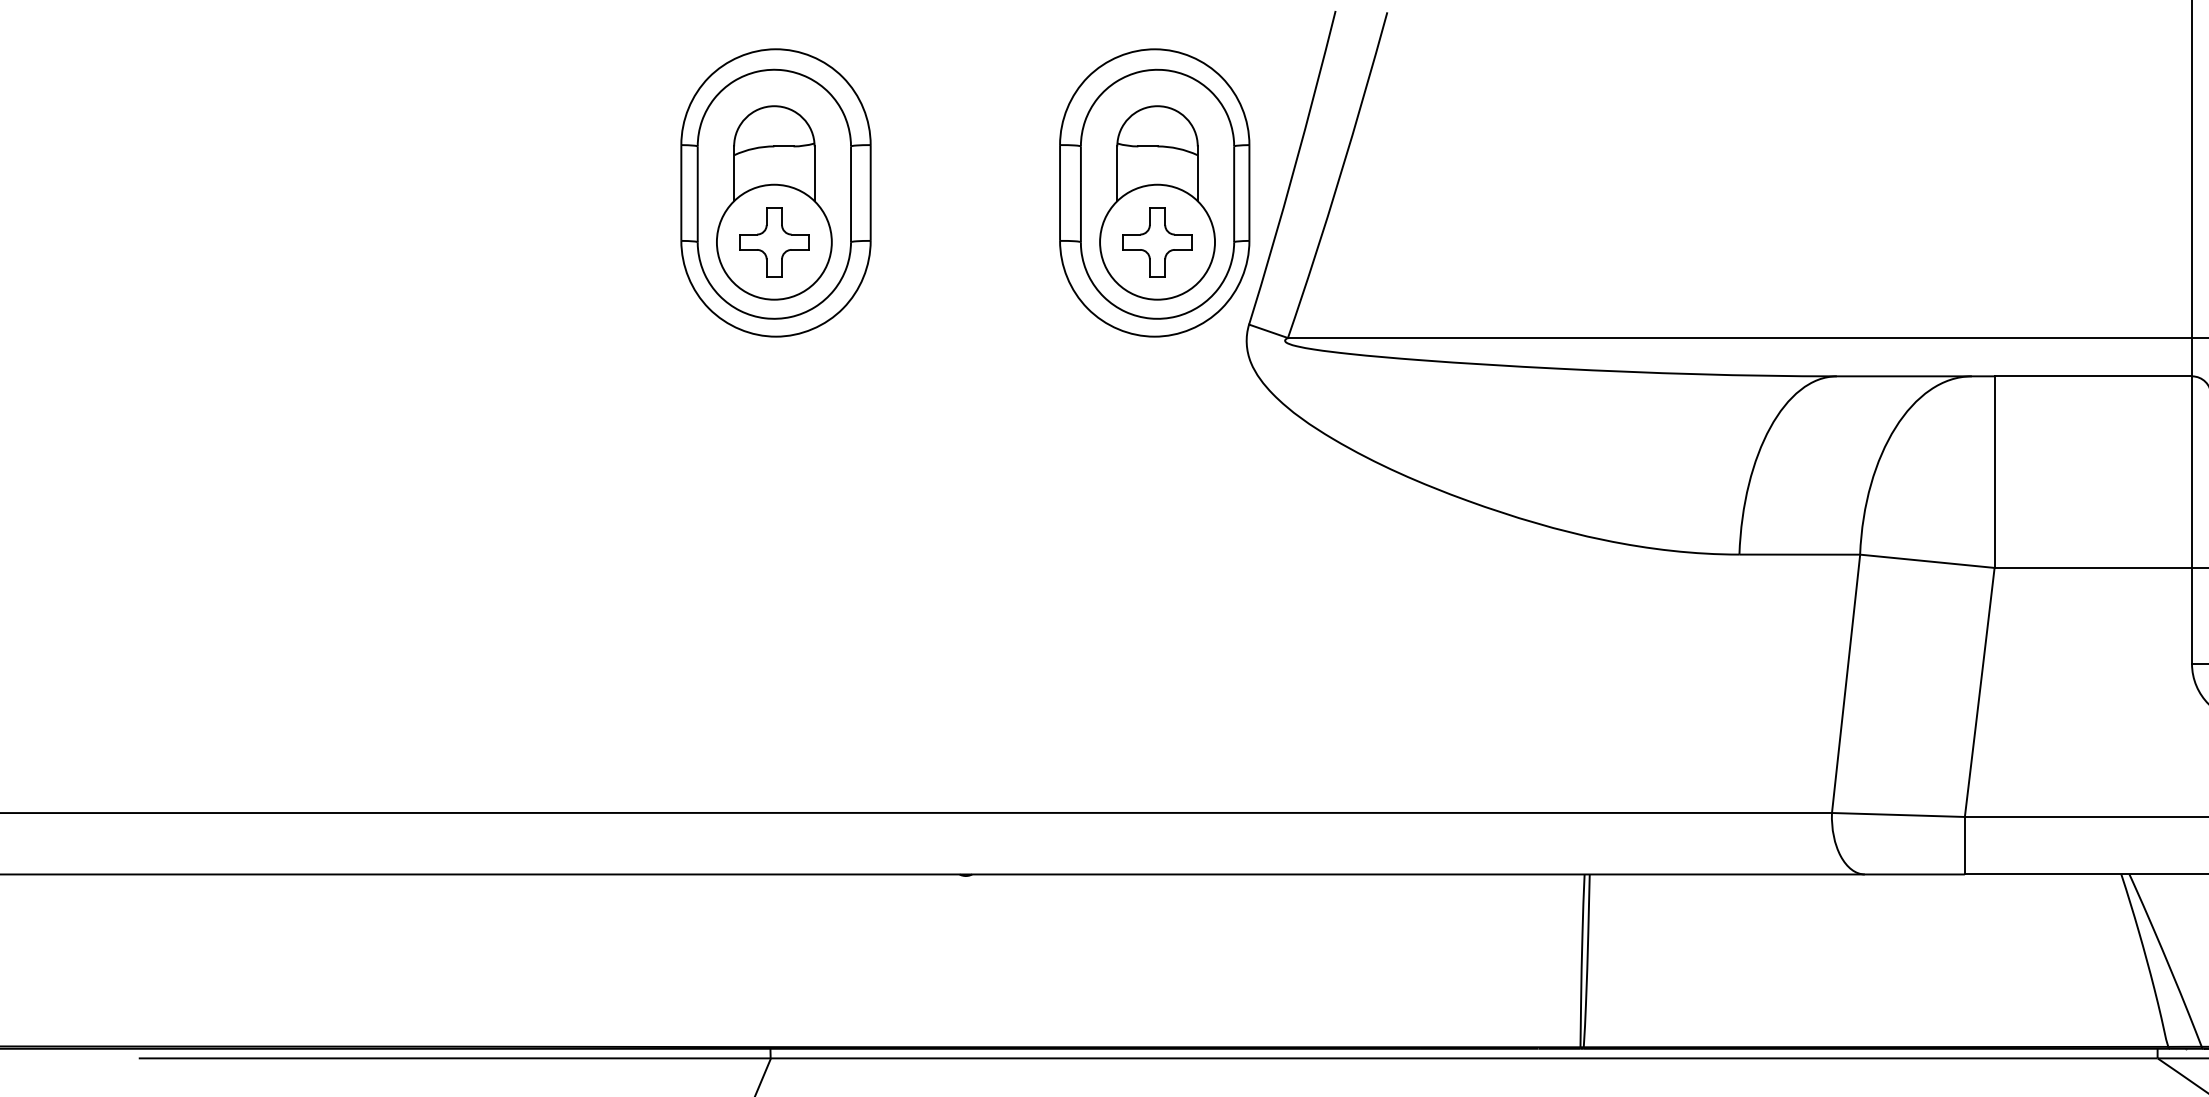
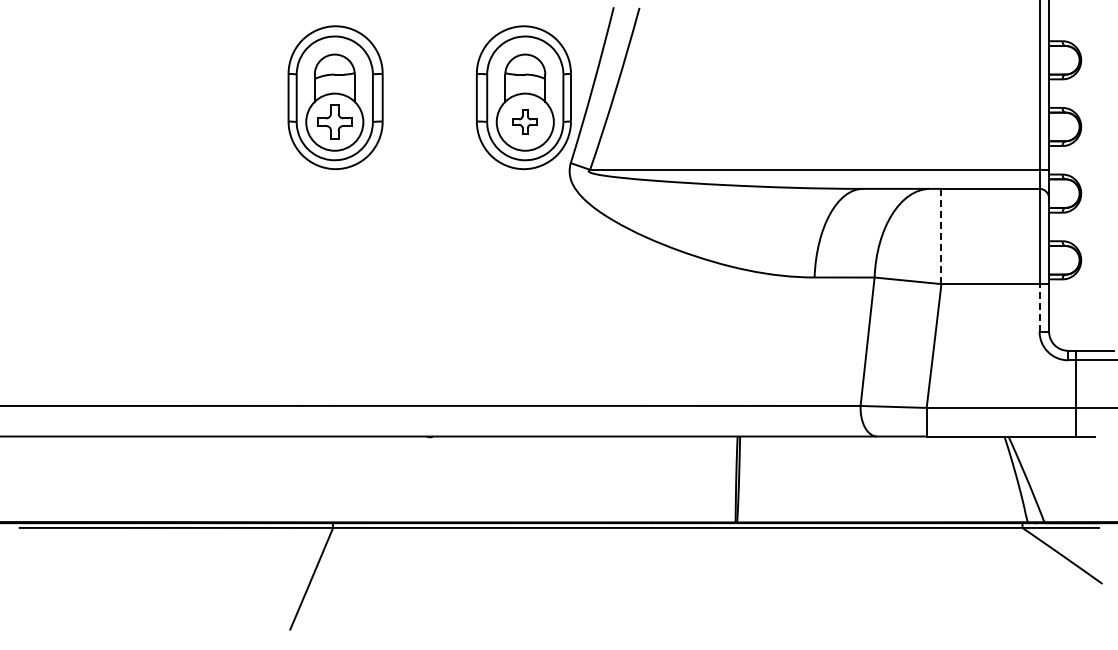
part: (1155, 240) -> (524, 121), size x0.7
line: (1994, 472) -> (941, 236), solid -> dashed
line: (2191, 614) -> (1039, 307), solid -> dashed

